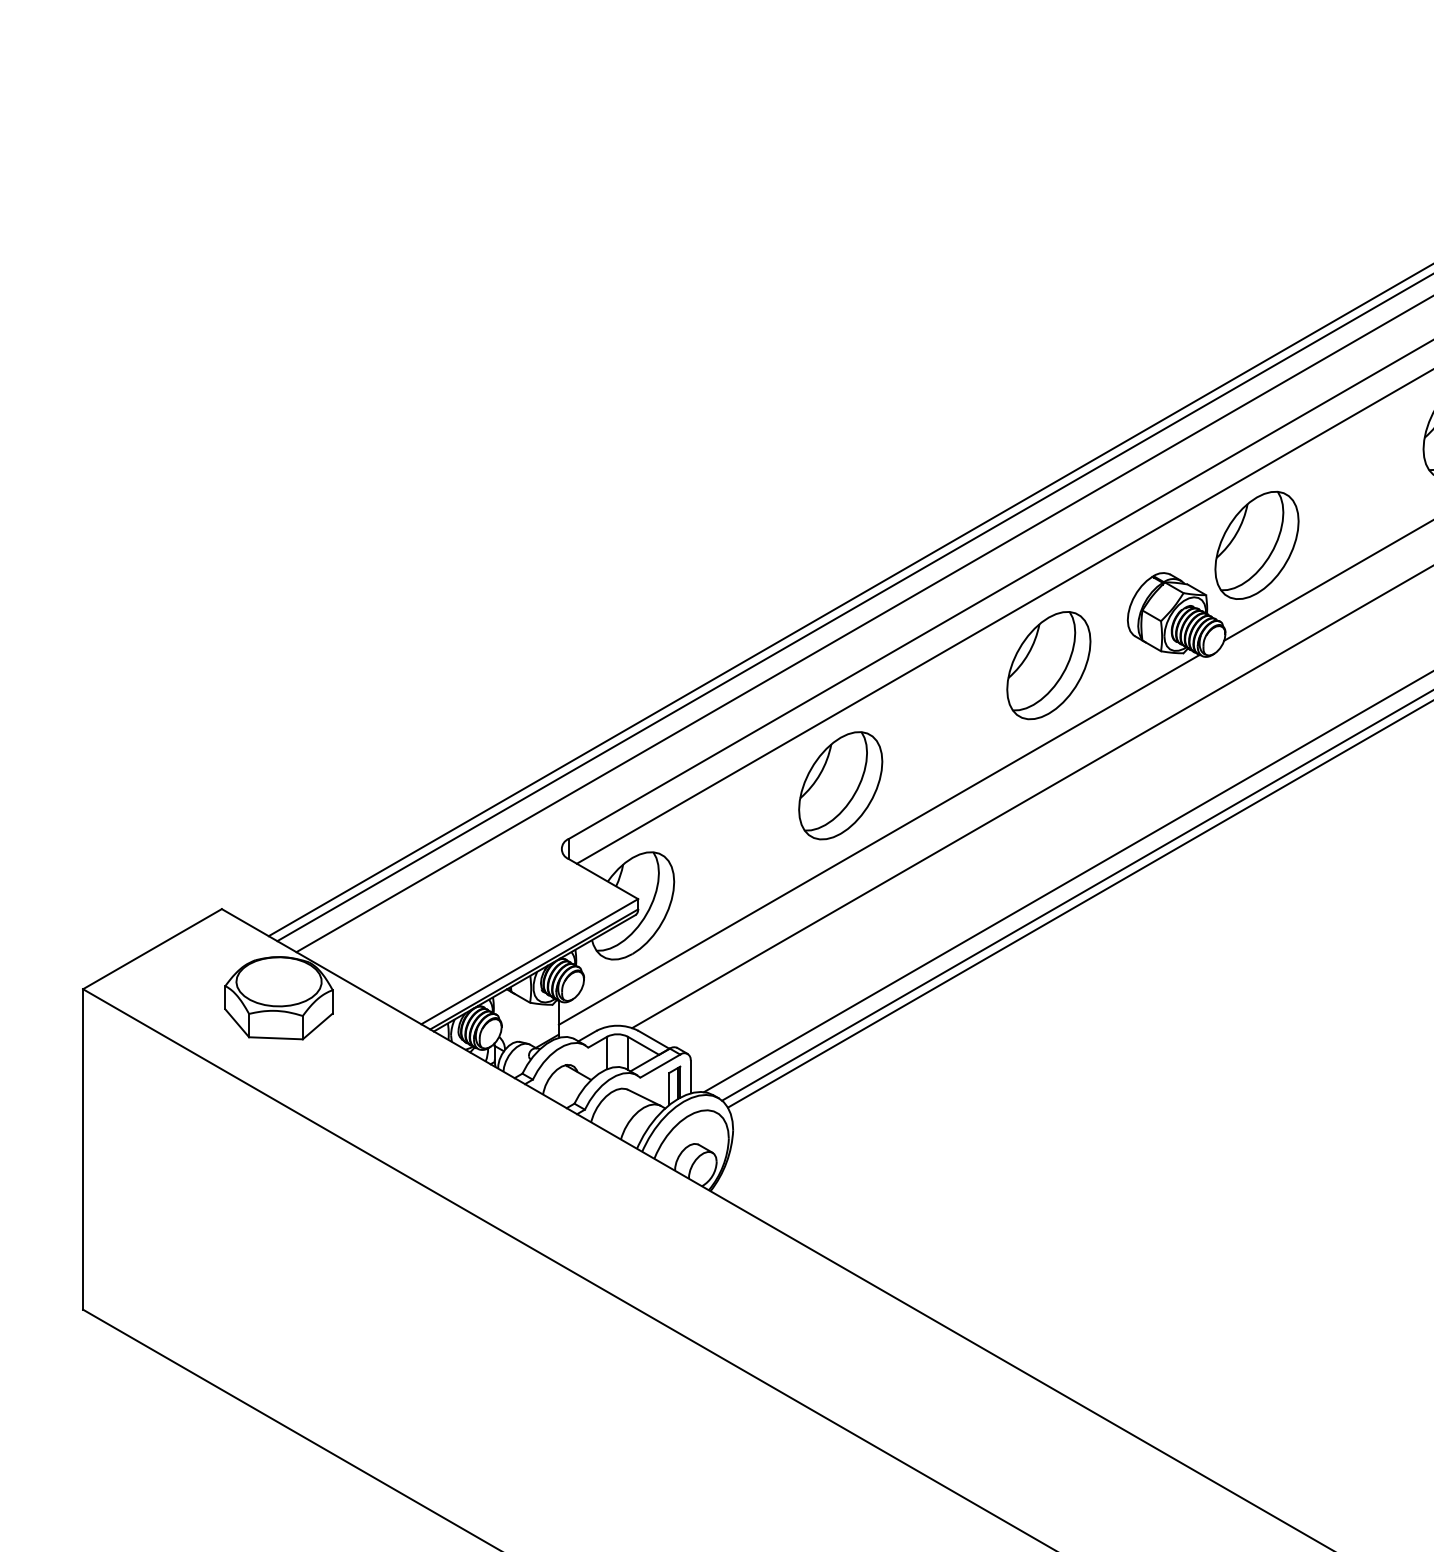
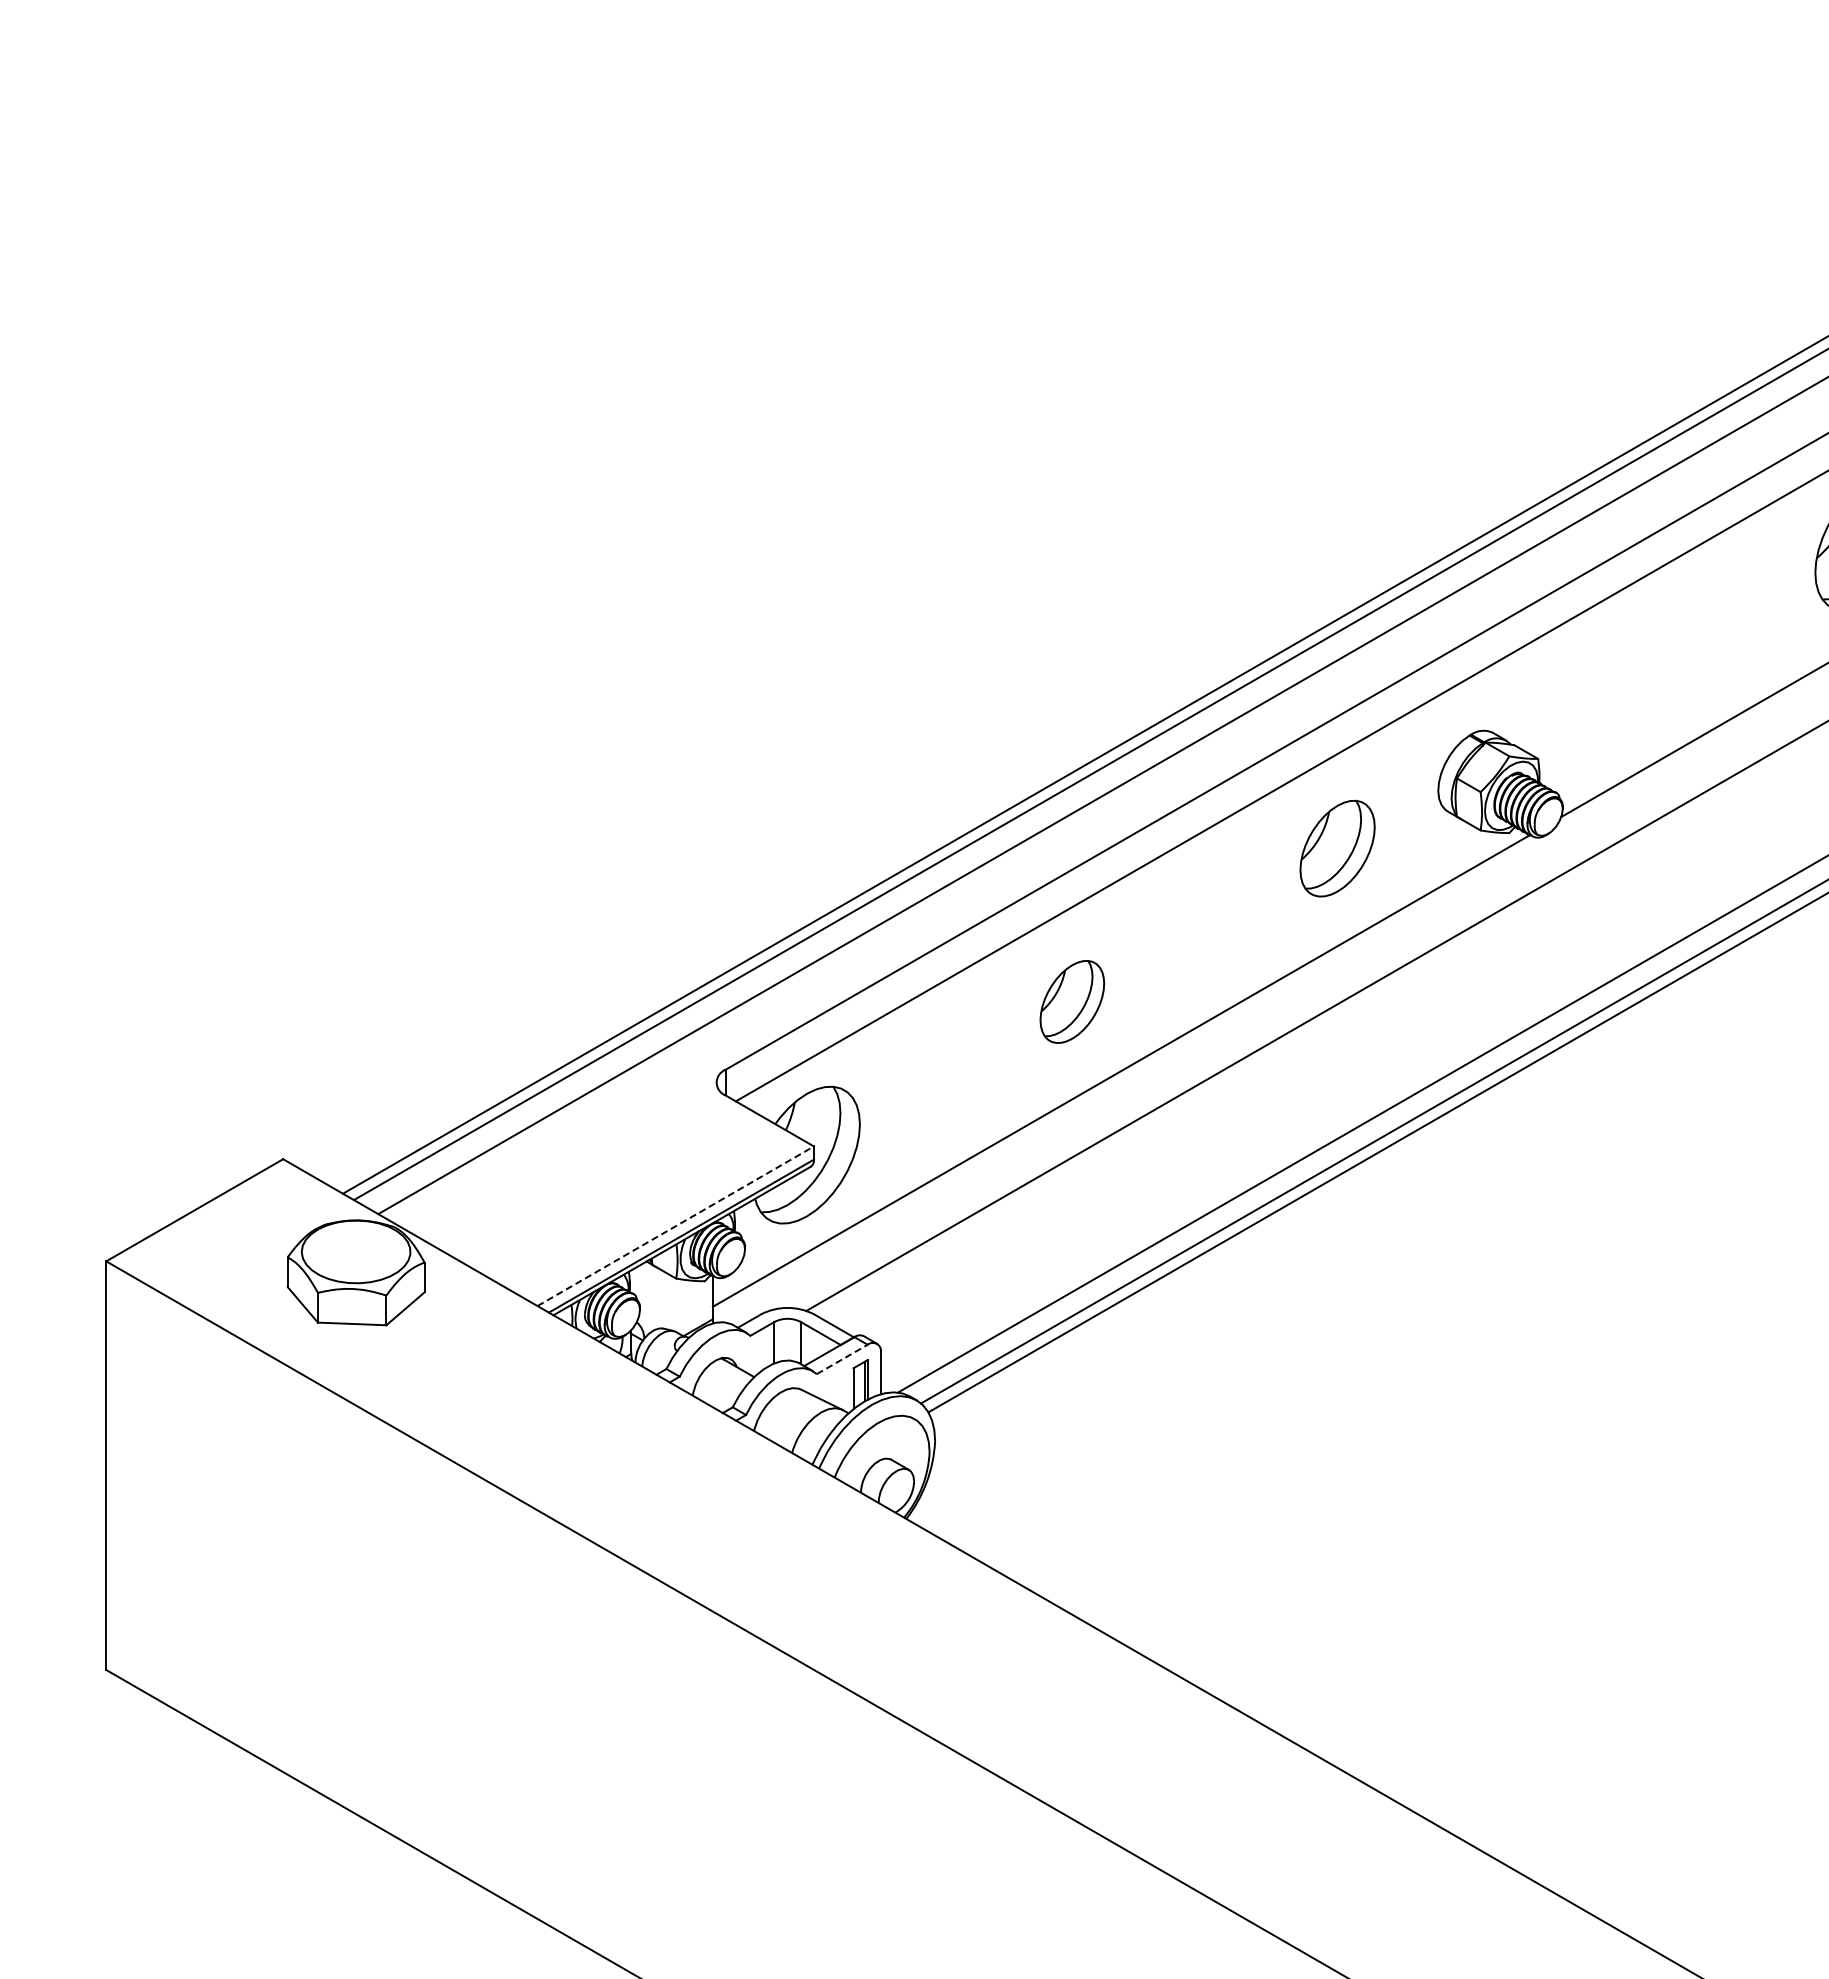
part: (1256, 545) -> (1602, 695), removed
part: (1048, 665) -> (1337, 848), size x0.7
part: (840, 785) -> (1072, 1001), size x0.6
line: (529, 961) -> (675, 1226), solid -> dashed
line: (660, 1066) -> (842, 1359), solid -> dashed

